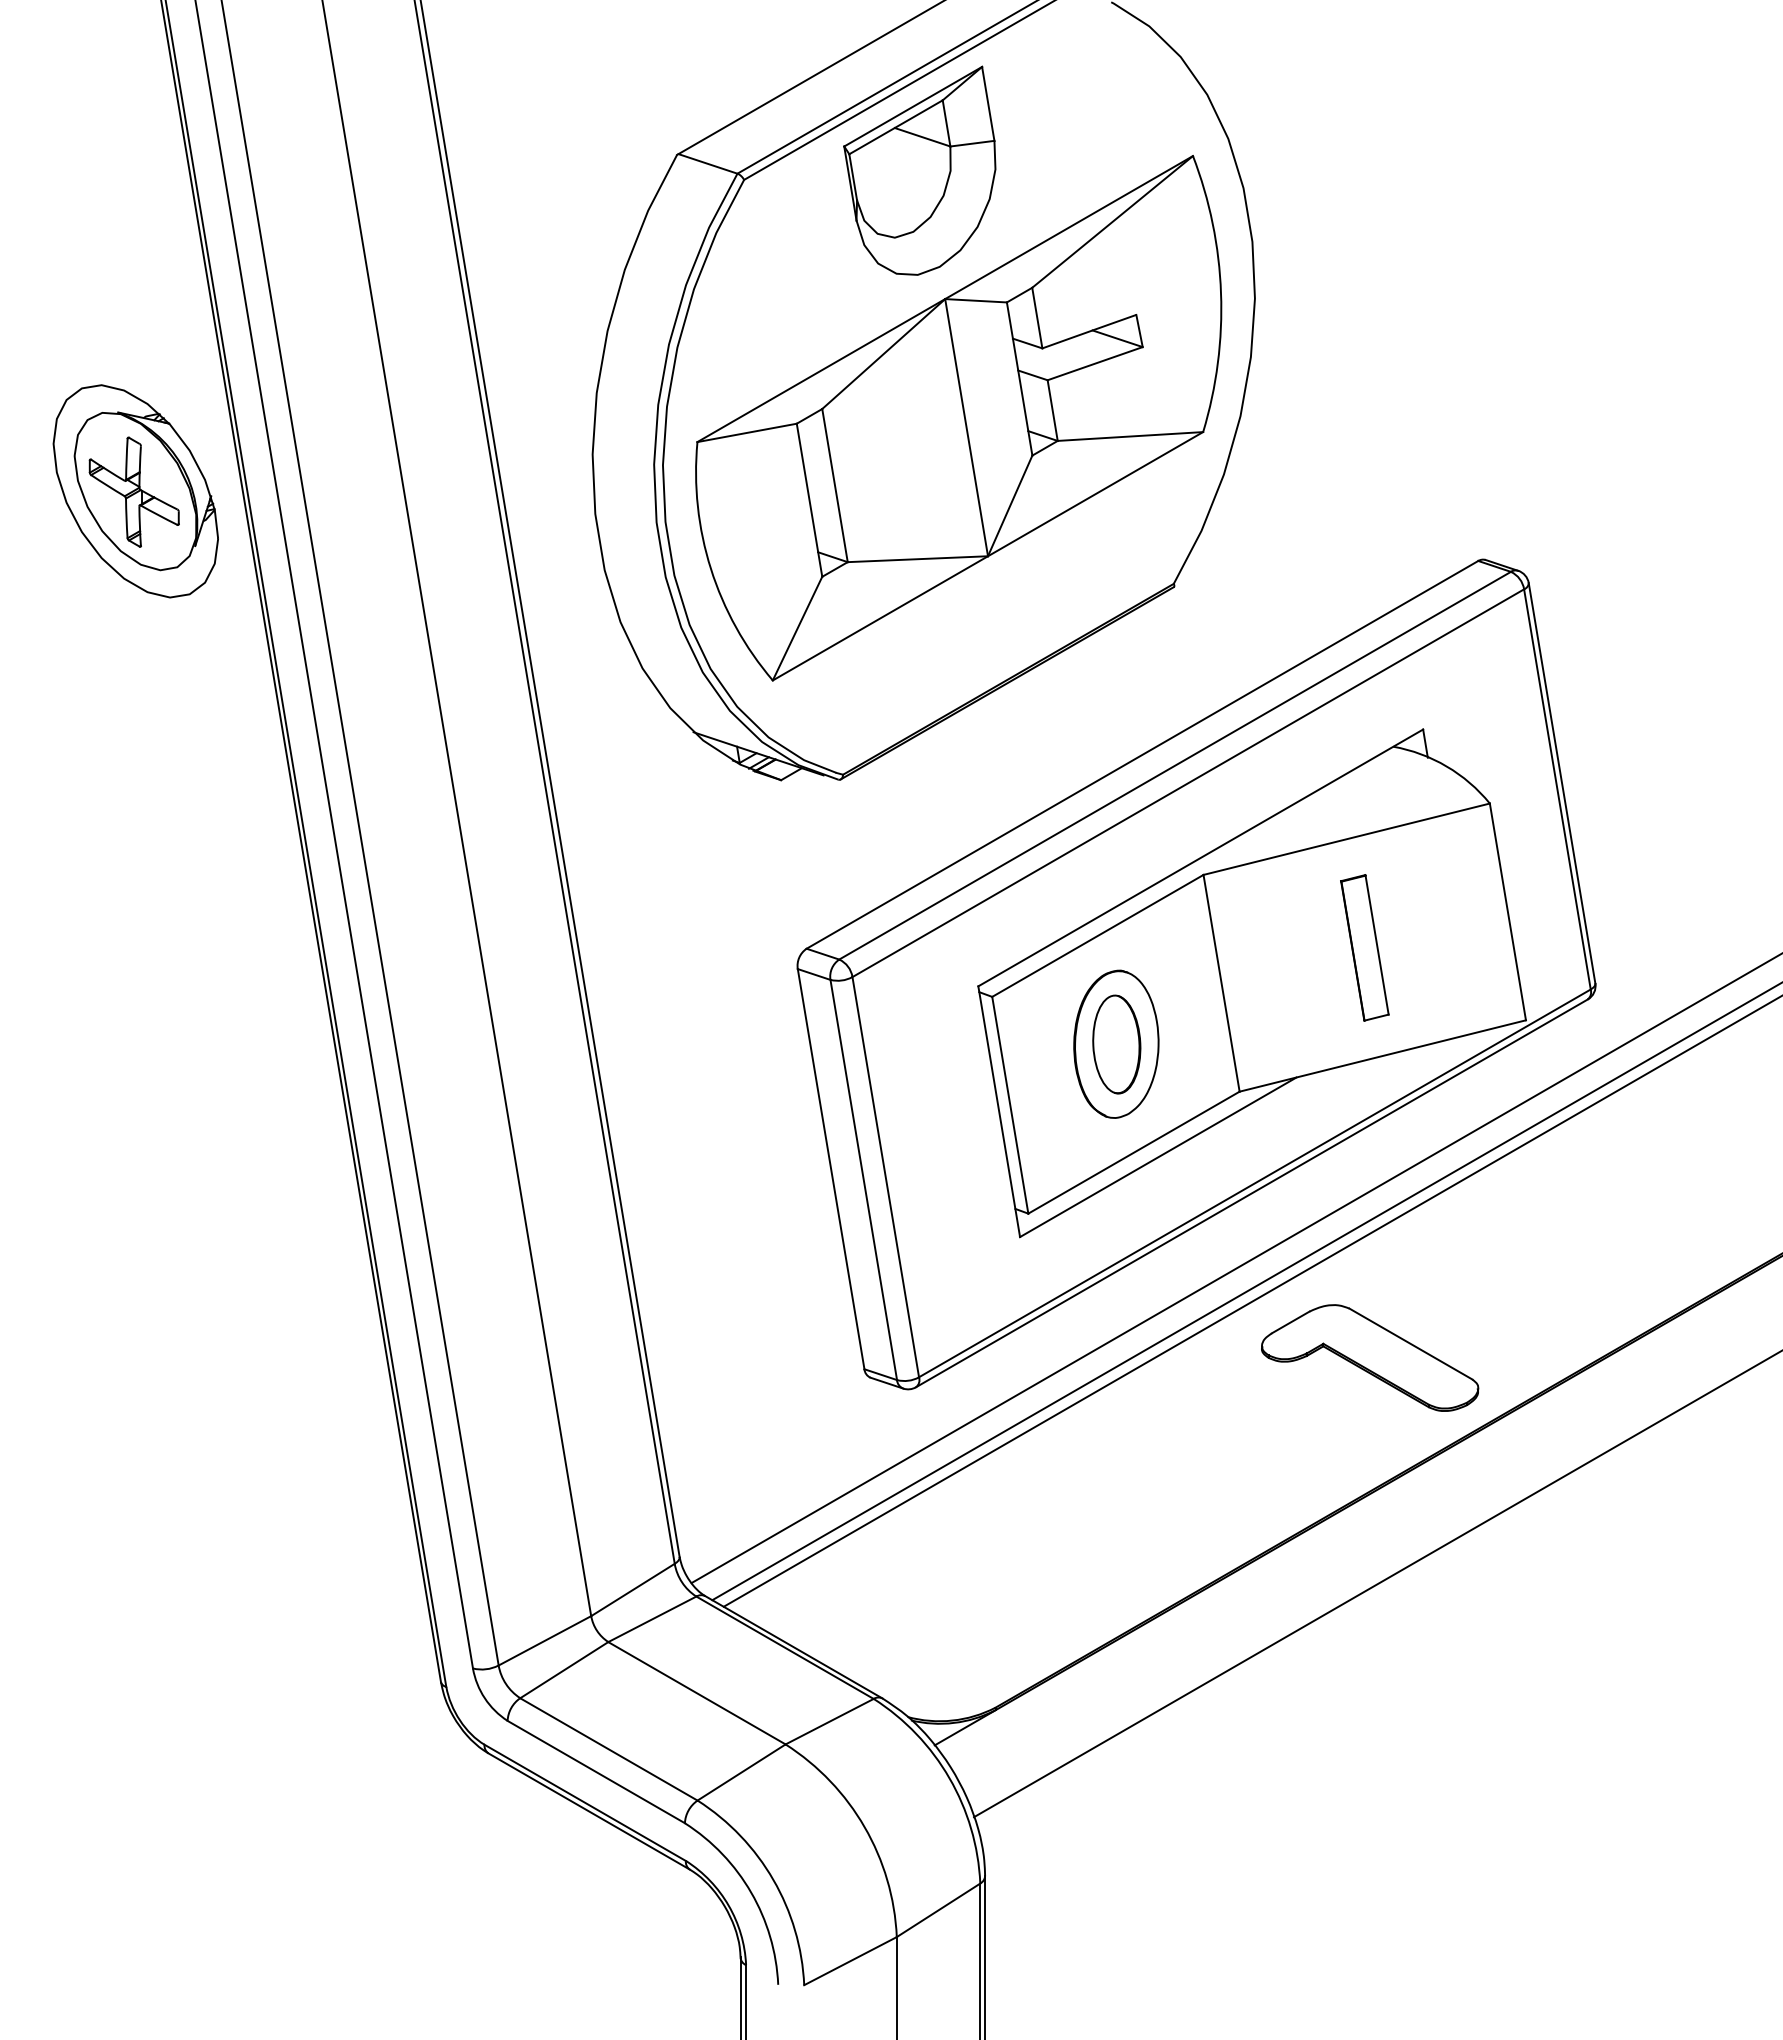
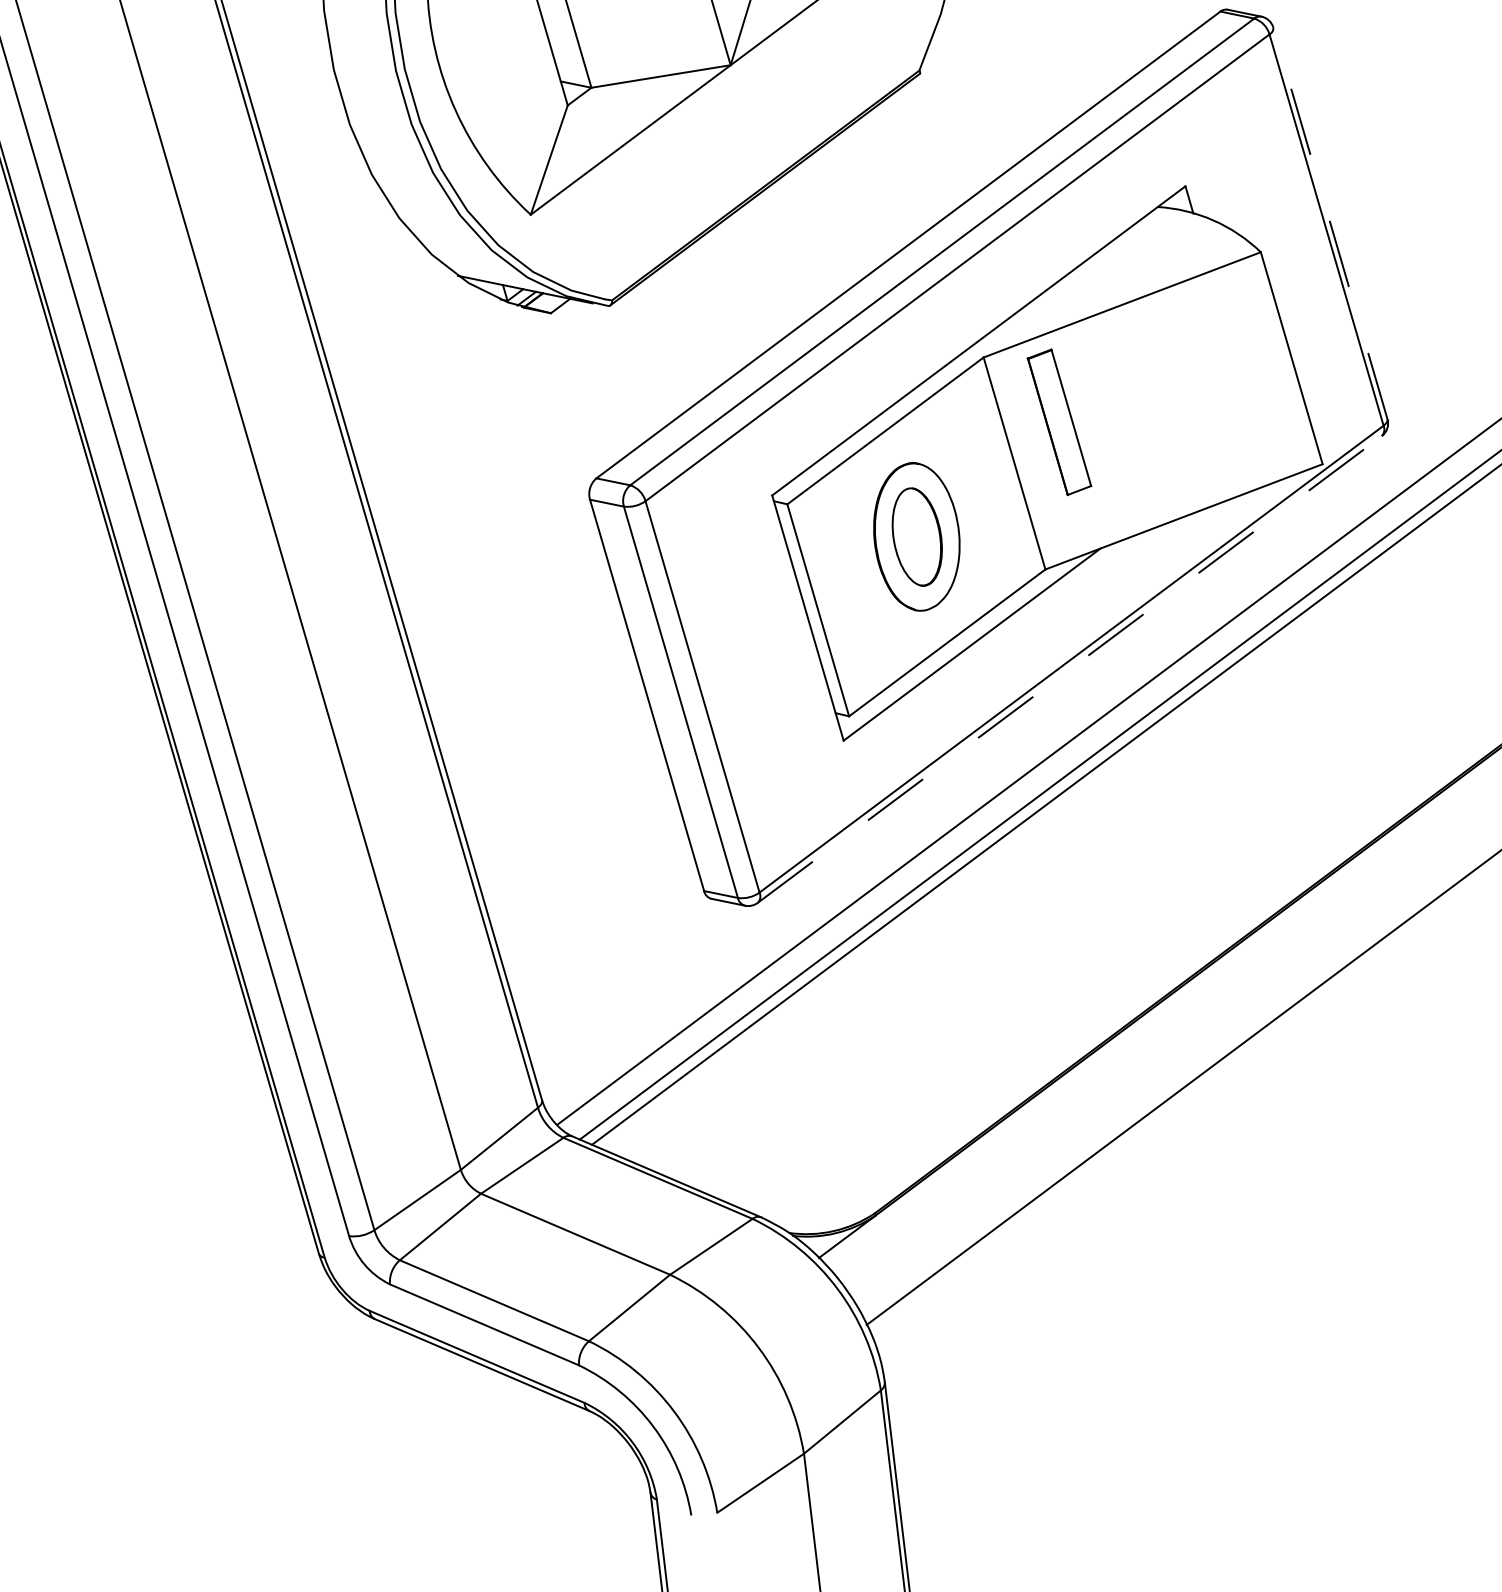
line: (1562, 783) -> (1330, 223), solid -> dashed
part: (1364, 947) -> (1059, 421), moved
line: (1251, 1193) -> (1069, 669), solid -> dashed
part: (1370, 1357) -> (1207, 819), removed

